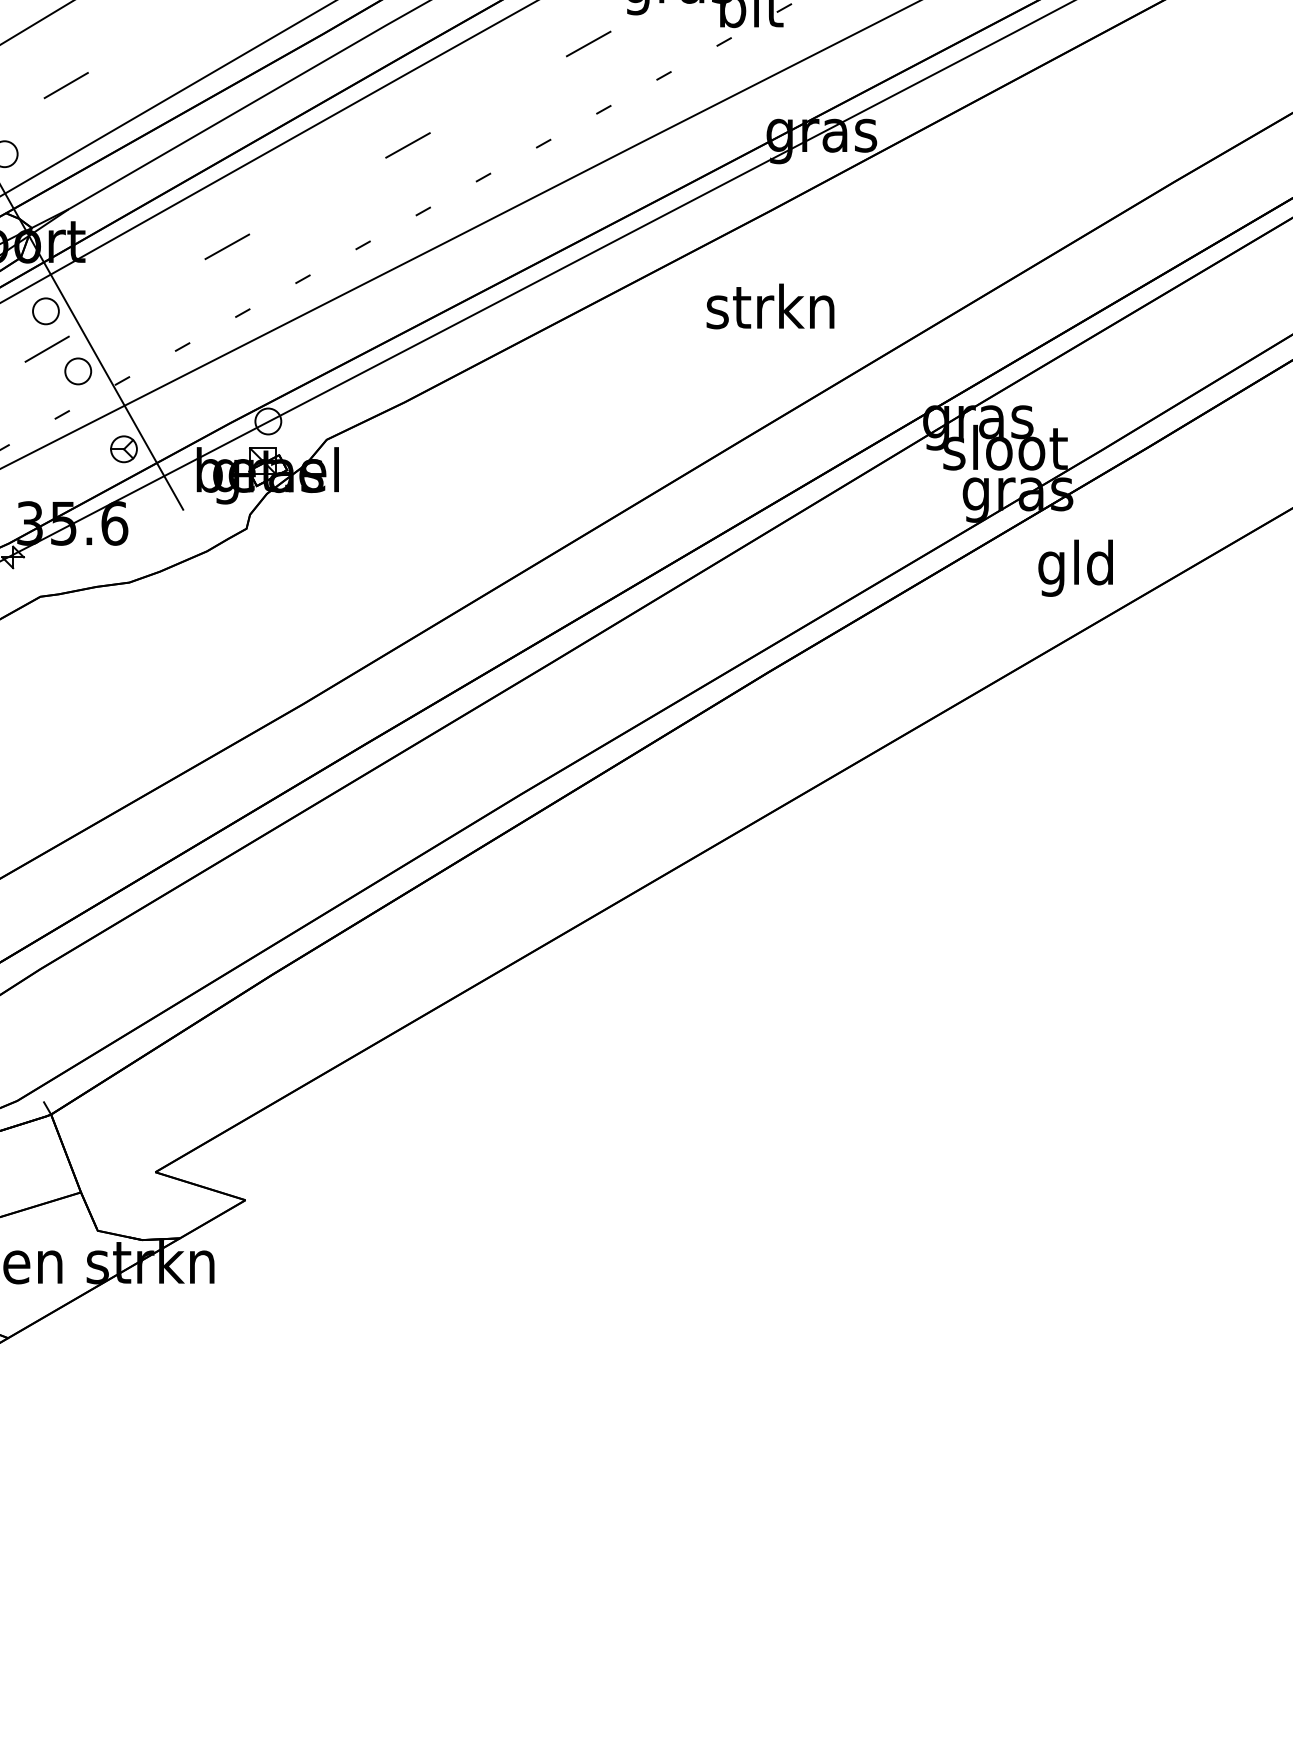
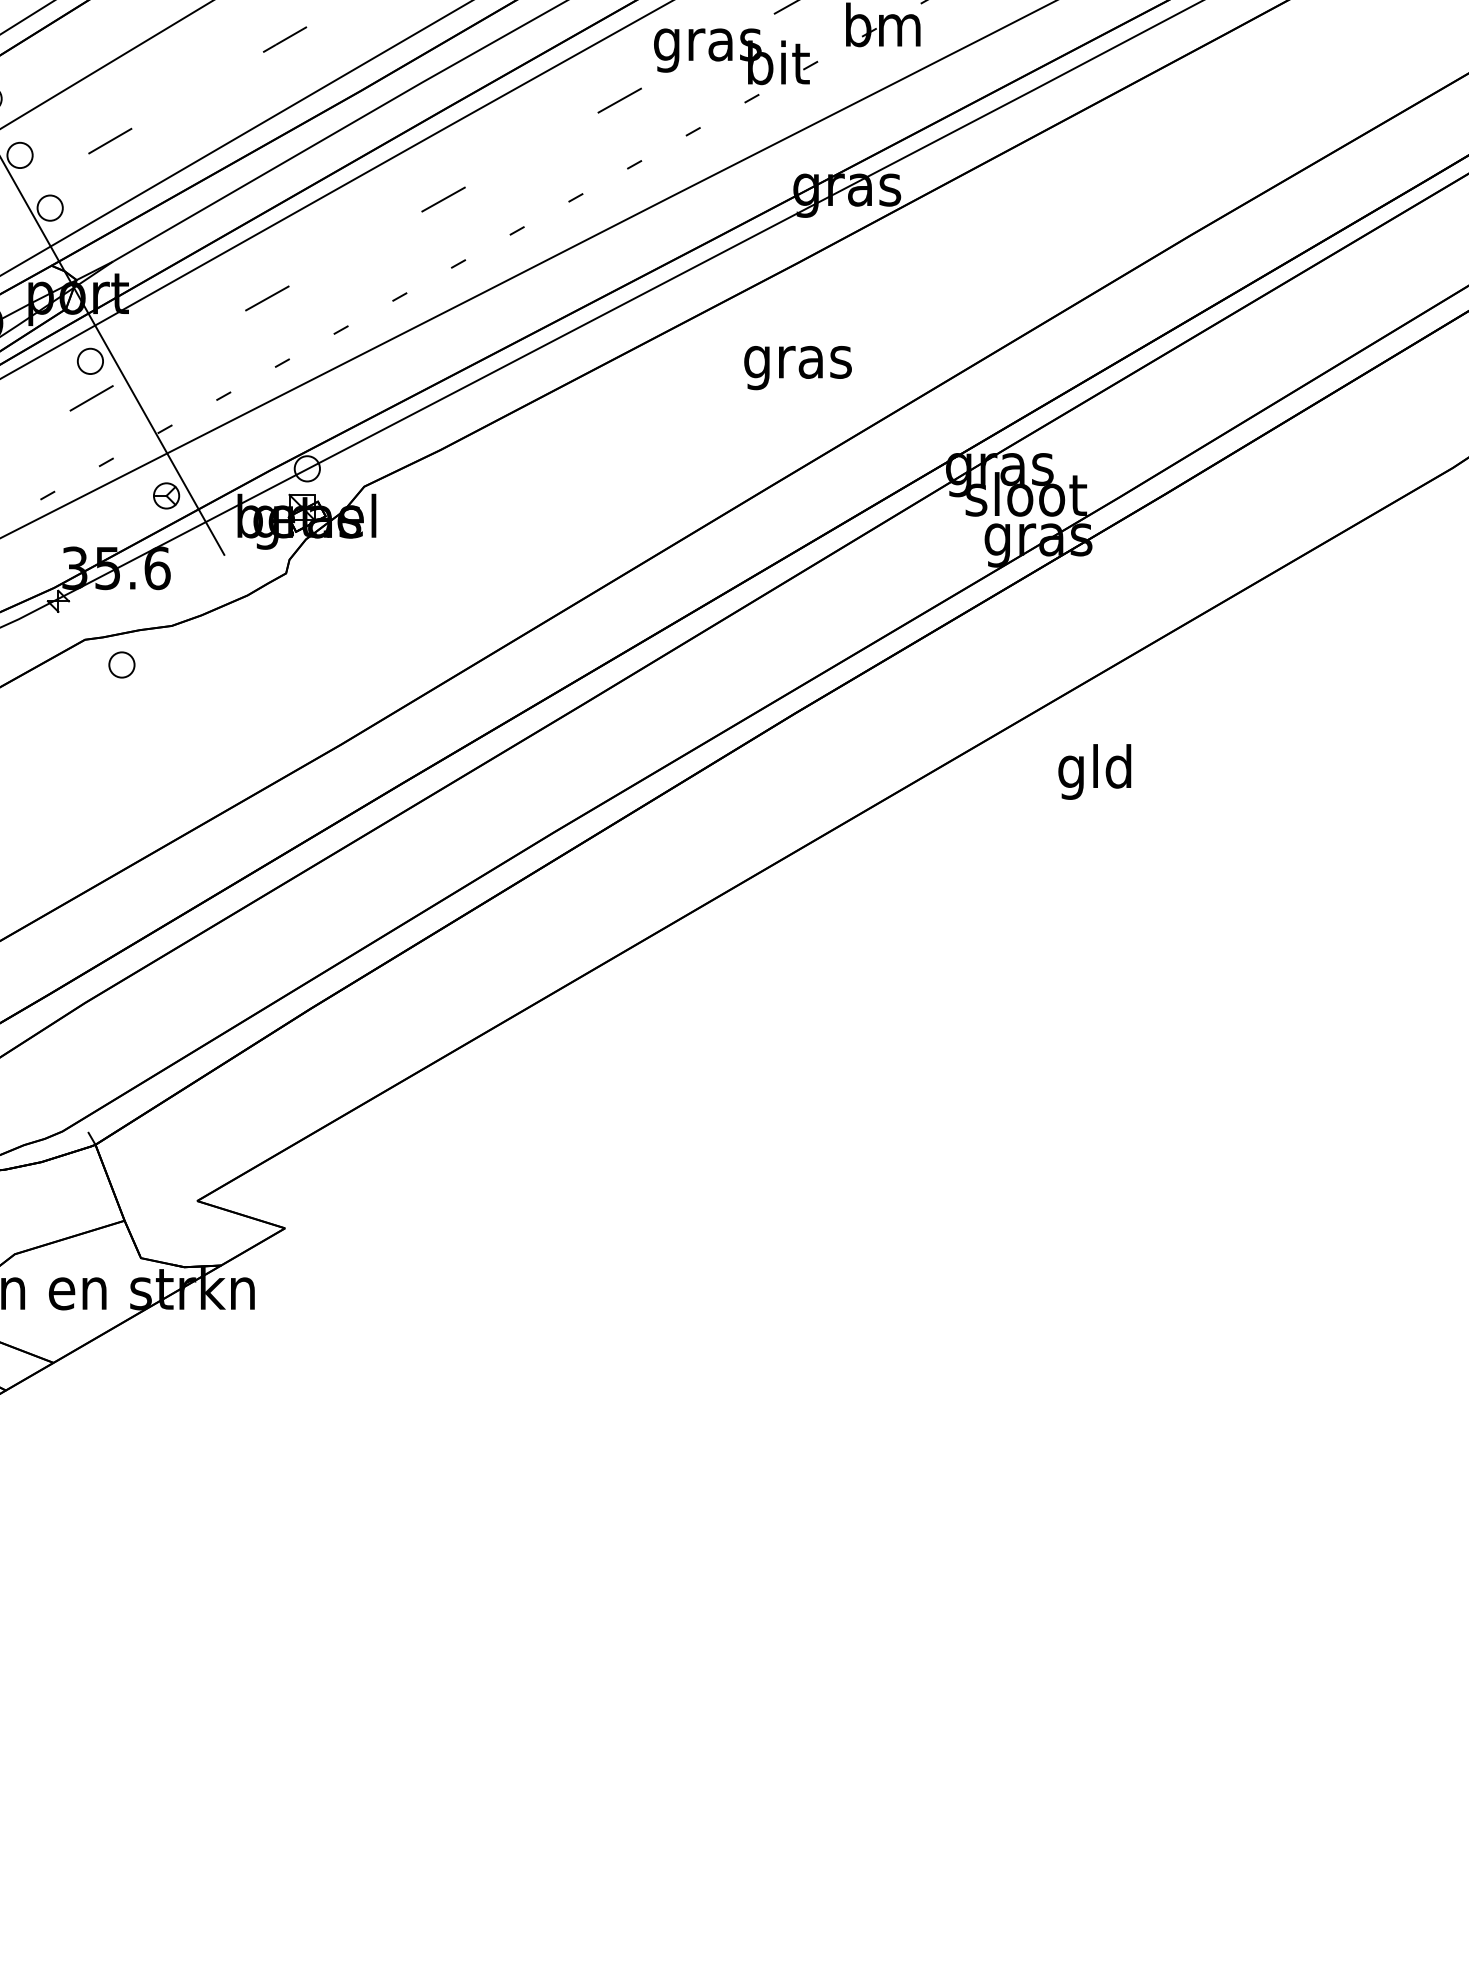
text: (769, 312) -> (796, 362), strkn -> gras
part: (77, 370) -> (121, 664), moved
text: (1075, 567) -> (1094, 771), moved

